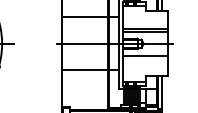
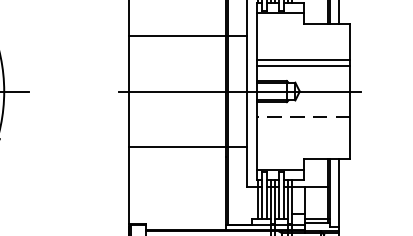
line: (145, 56) -> (303, 118), solid -> dashed

